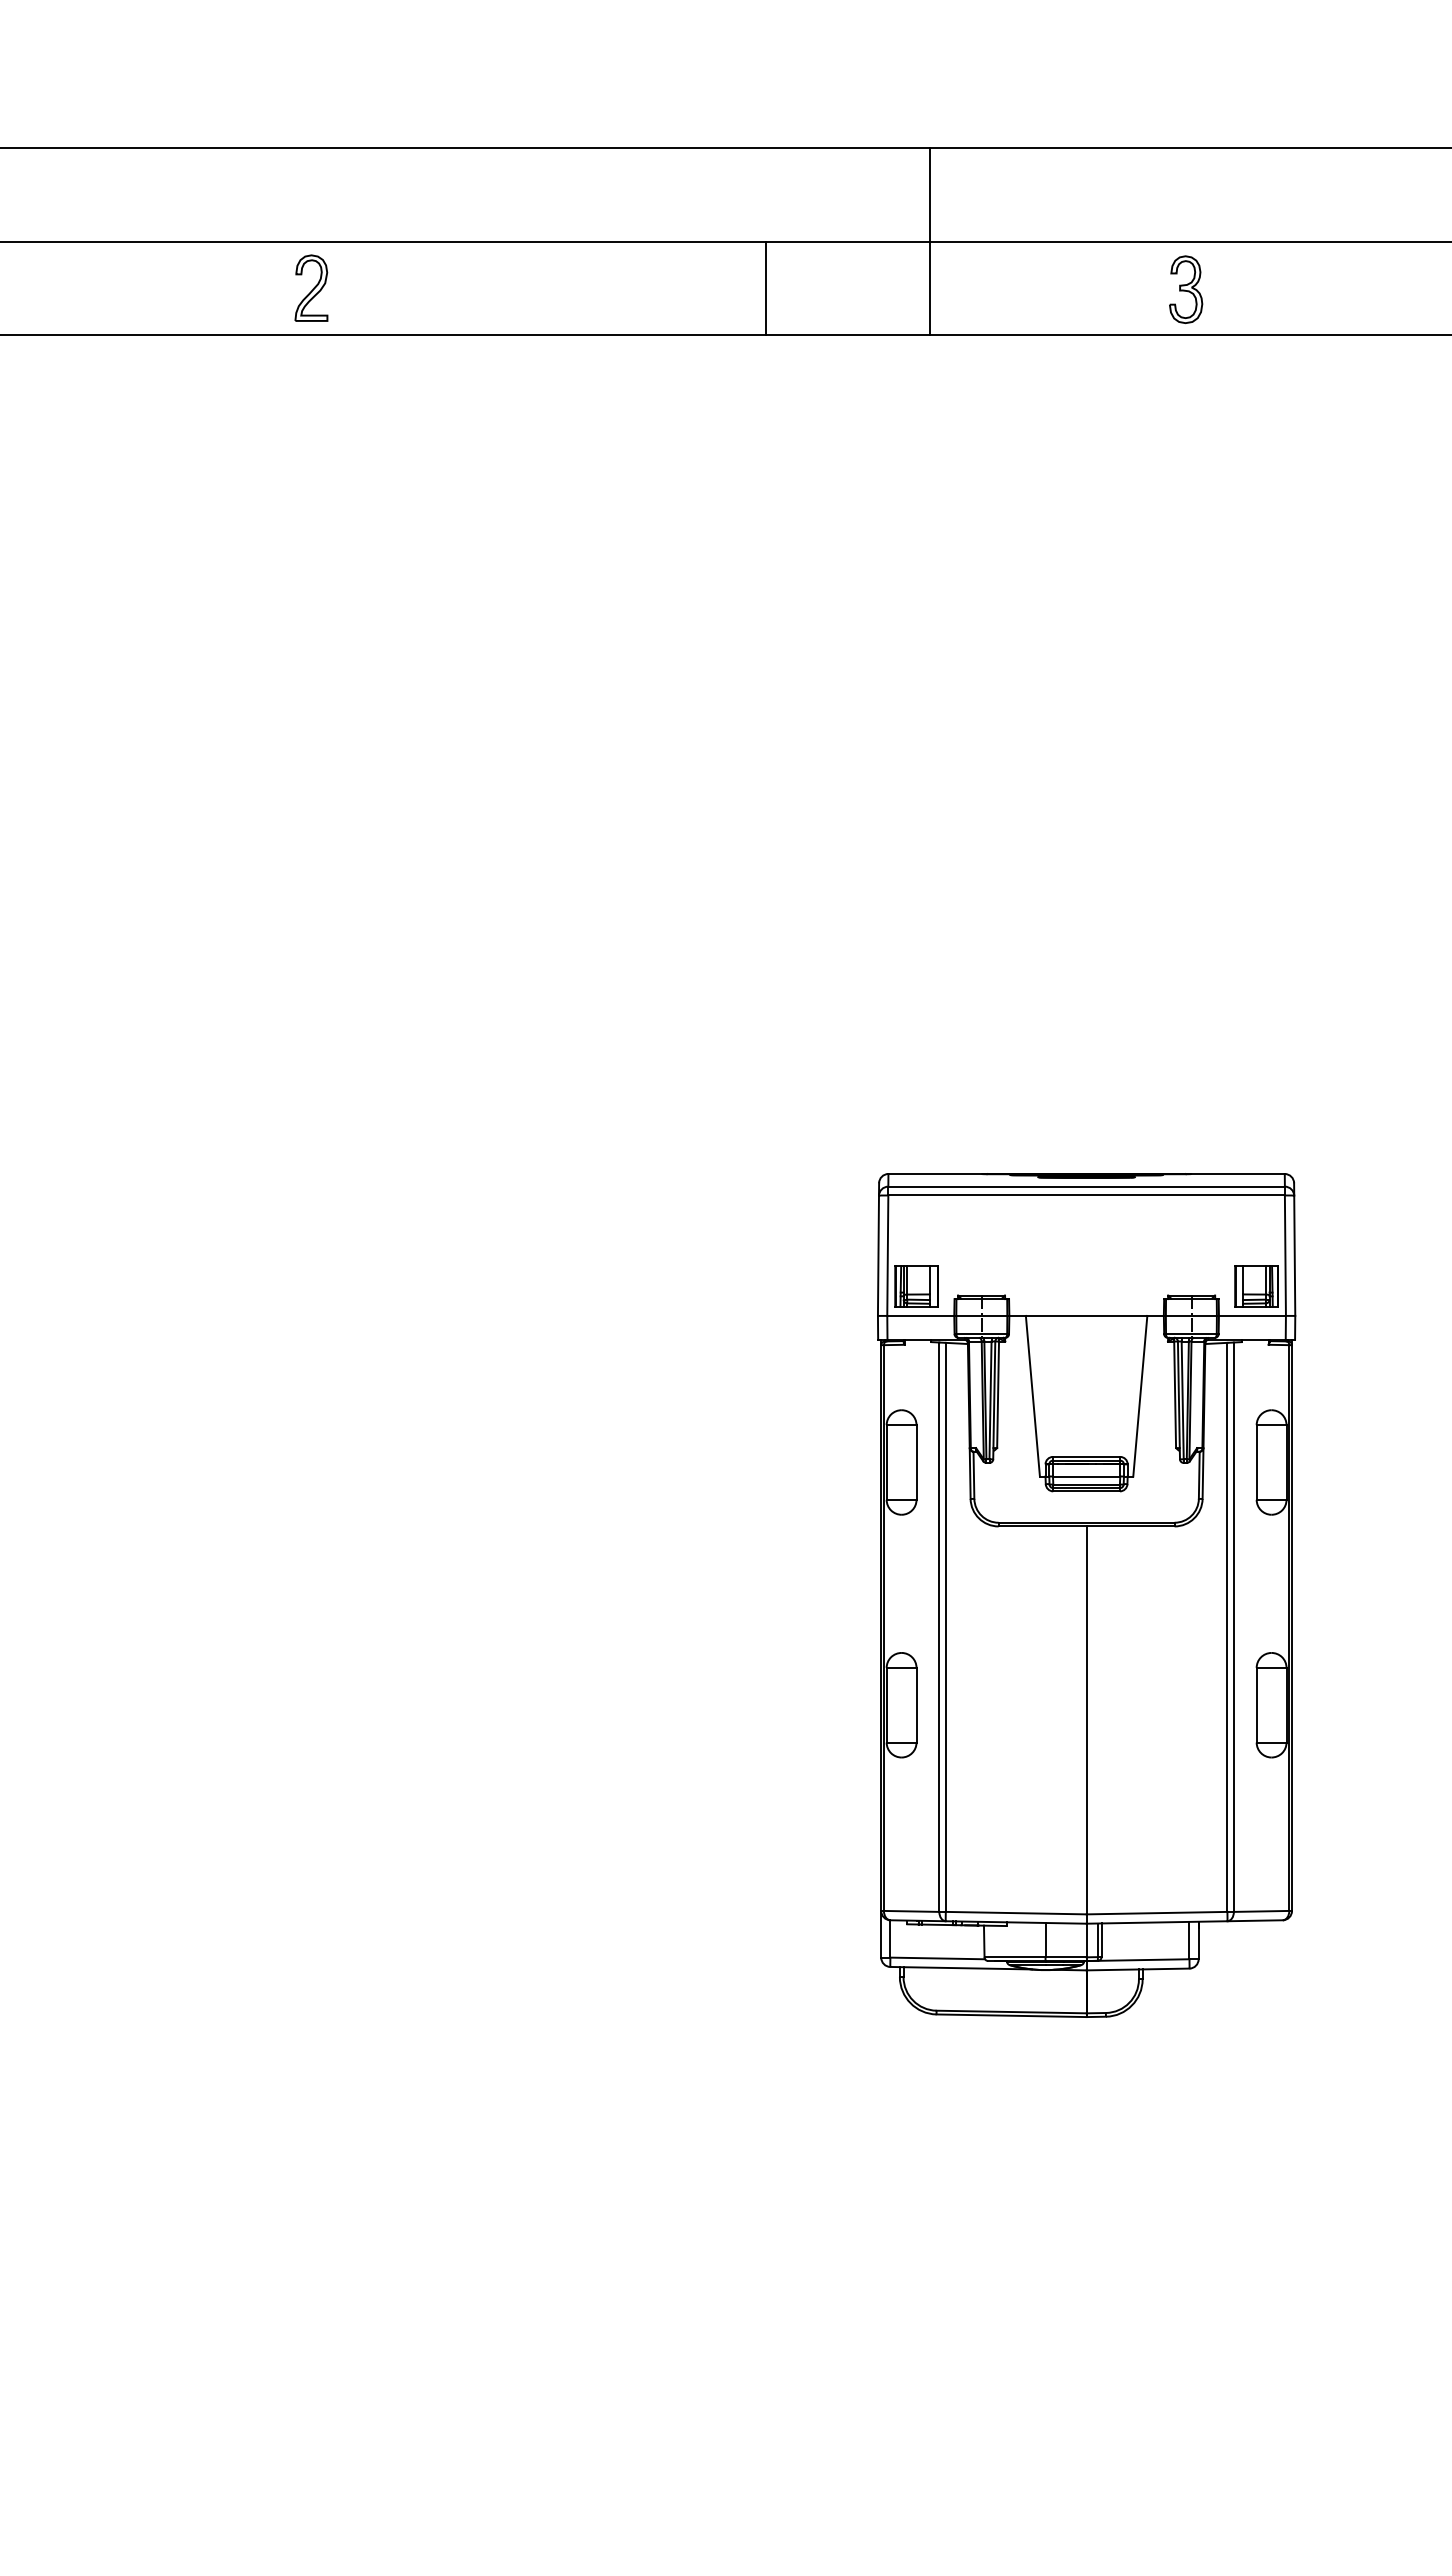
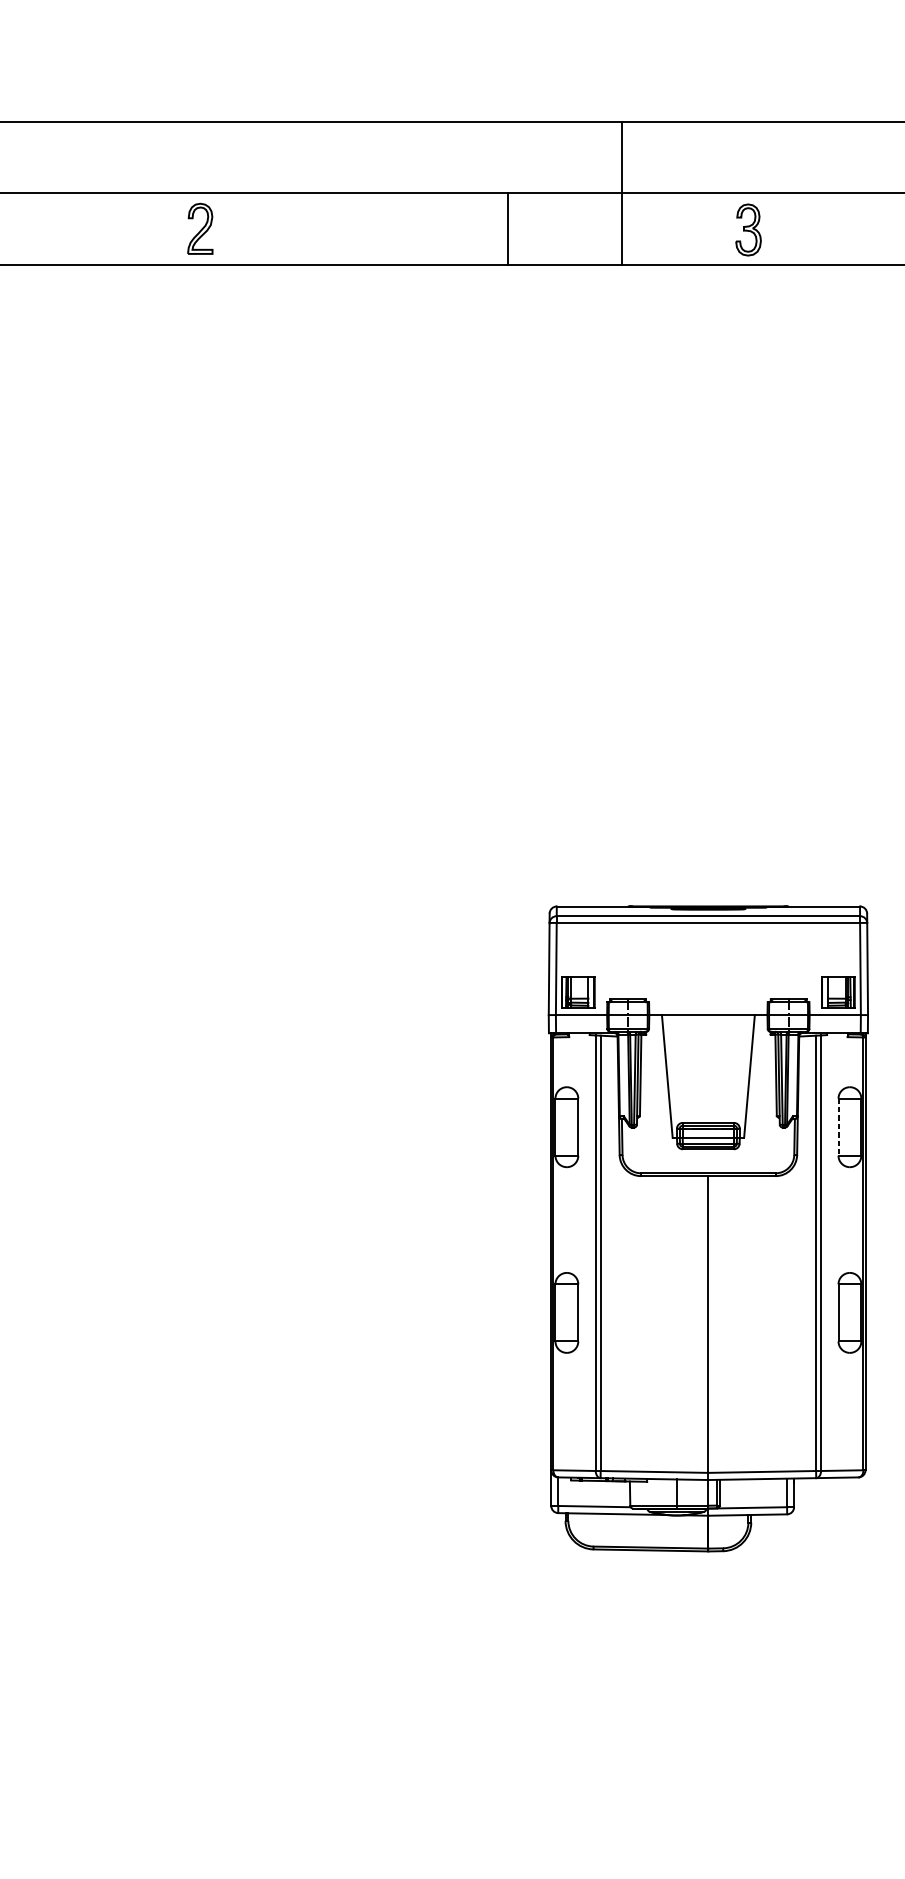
line: (929, 241) -> (621, 193), moved
part: (311, 287) -> (200, 228), moved
line: (766, 287) -> (507, 228), moved
part: (1186, 289) -> (748, 229), moved
line: (1256, 1462) -> (838, 1127), solid -> dashed

